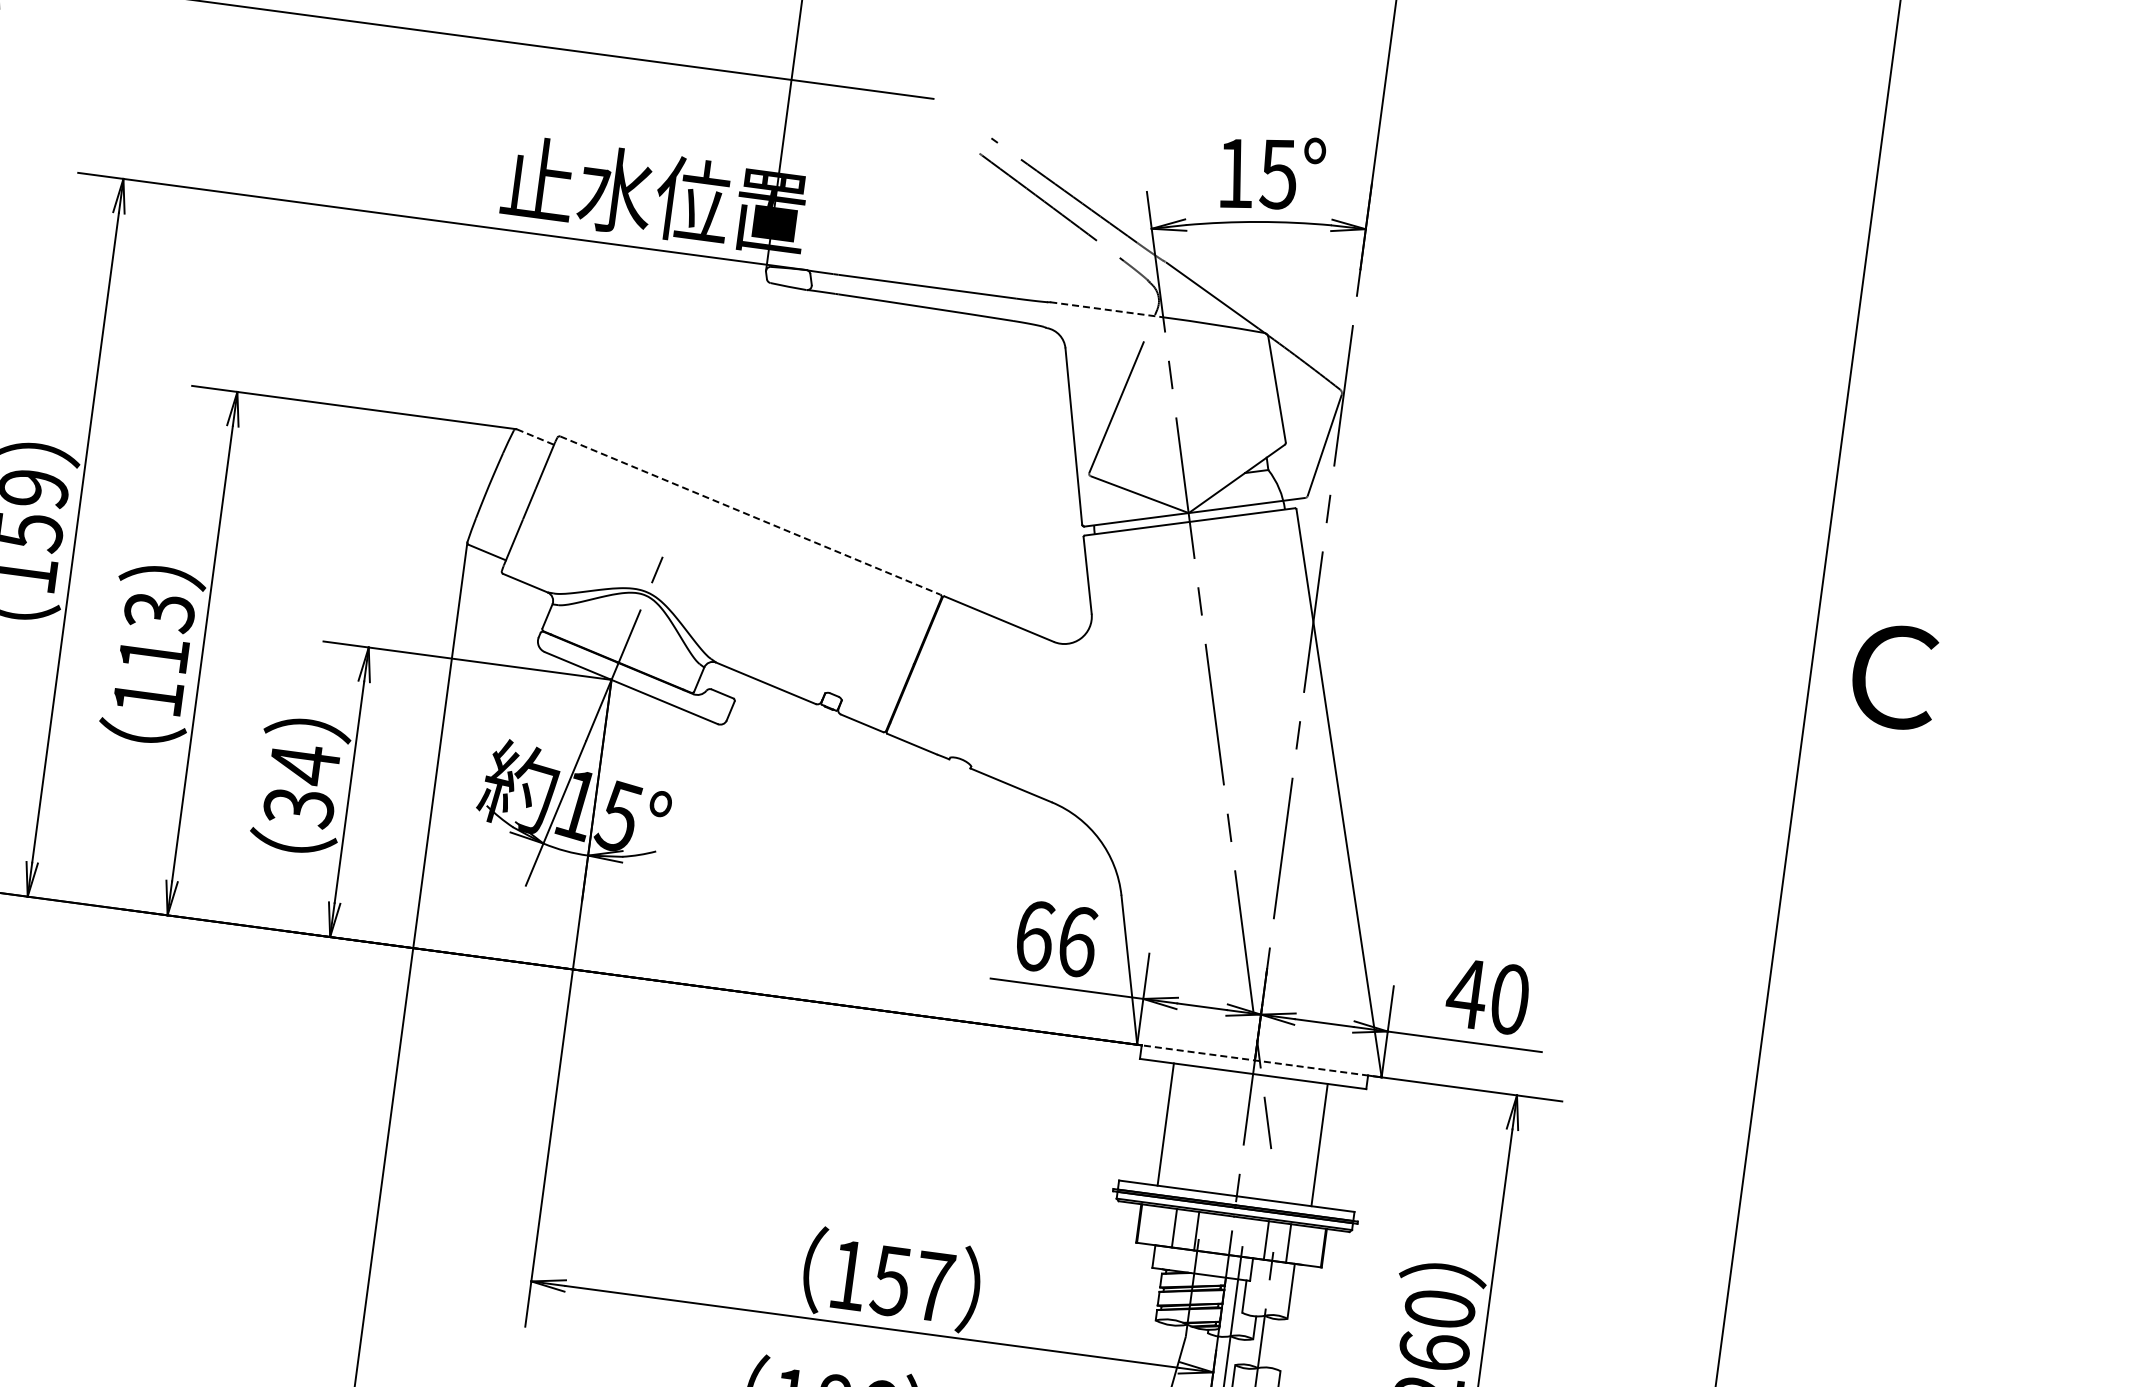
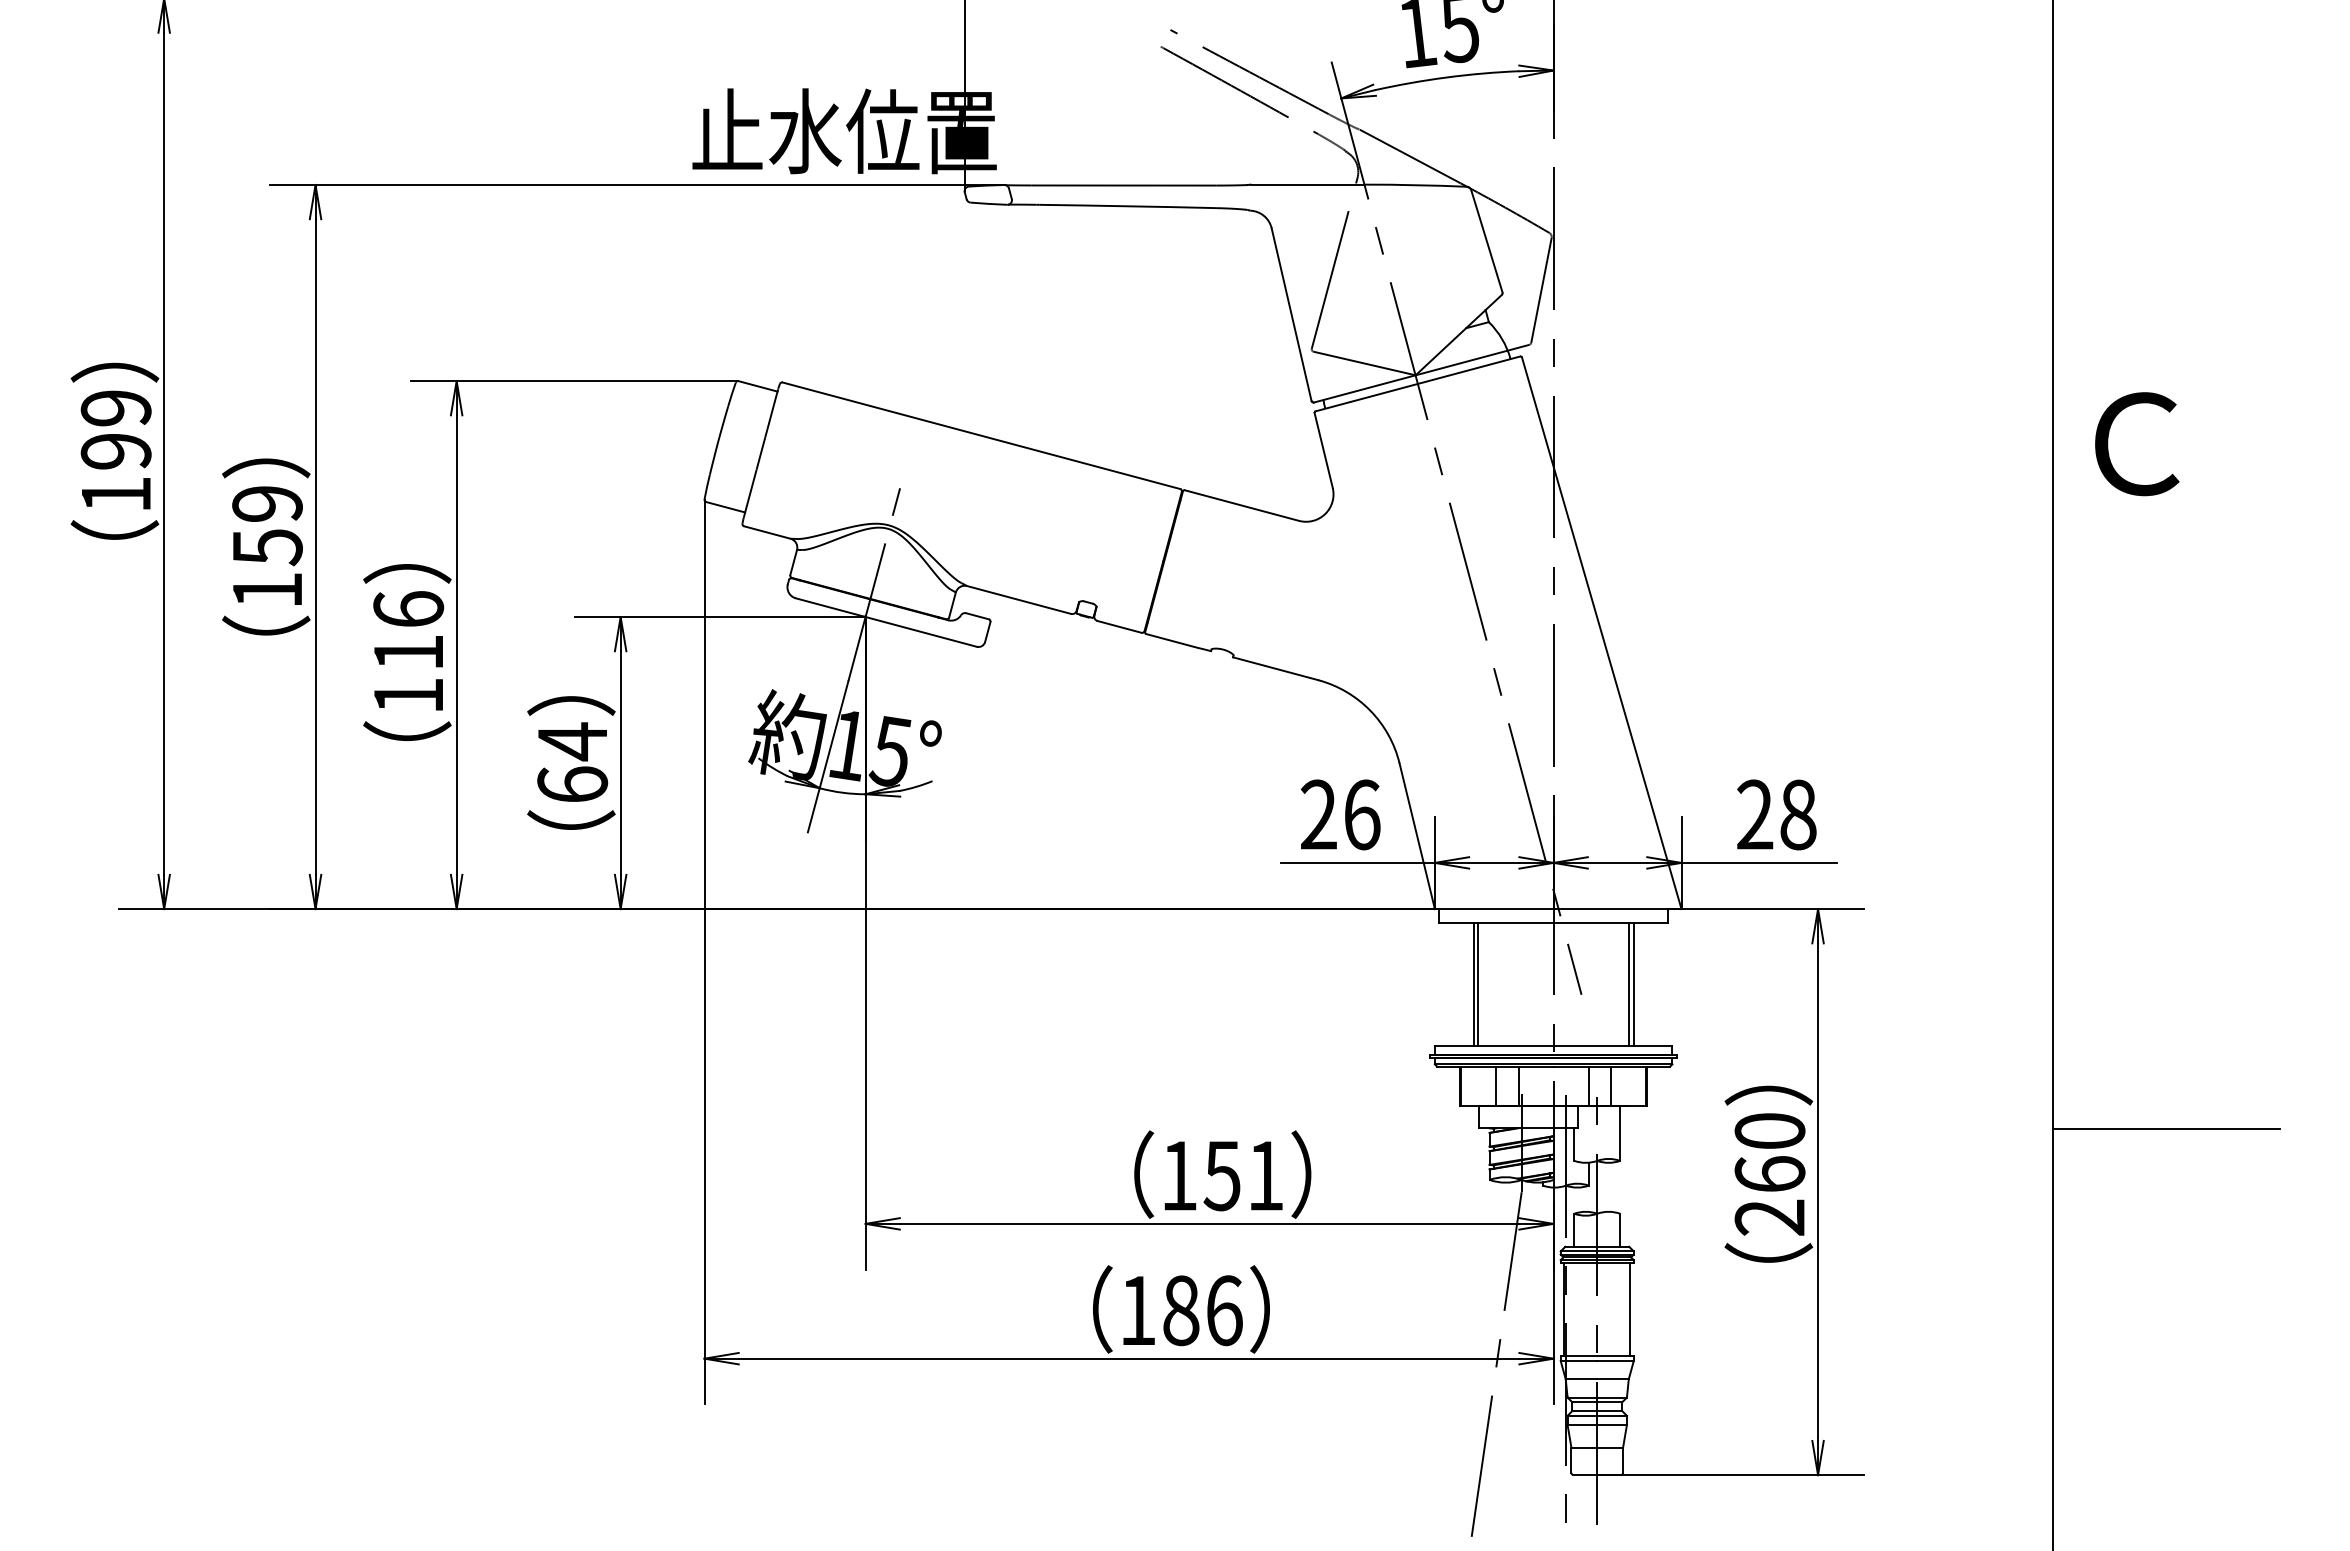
line: (1107, 309) -> (1308, 184), dashed -> solid
line: (535, 437) -> (758, 386), dashed -> solid
line: (750, 515) -> (981, 435), dashed -> solid
text: (159, 611) -> (408, 609), 113 -> 116
text: (298, 807) -> (572, 784), 34 -> 64
text: (1034, 935) -> (1318, 814), 66 -> 26
text: (1487, 995) -> (1775, 814), 40 -> 28
line: (1258, 1061) -> (1557, 909), dashed -> solid
line: (1170, 1125) -> (1478, 984), added
line: (1324, 1145) -> (1633, 984), added
text: (934, 1286) -> (1265, 1175), 157 -> 151
line: (1833, 1359) -> (2166, 1129), added

